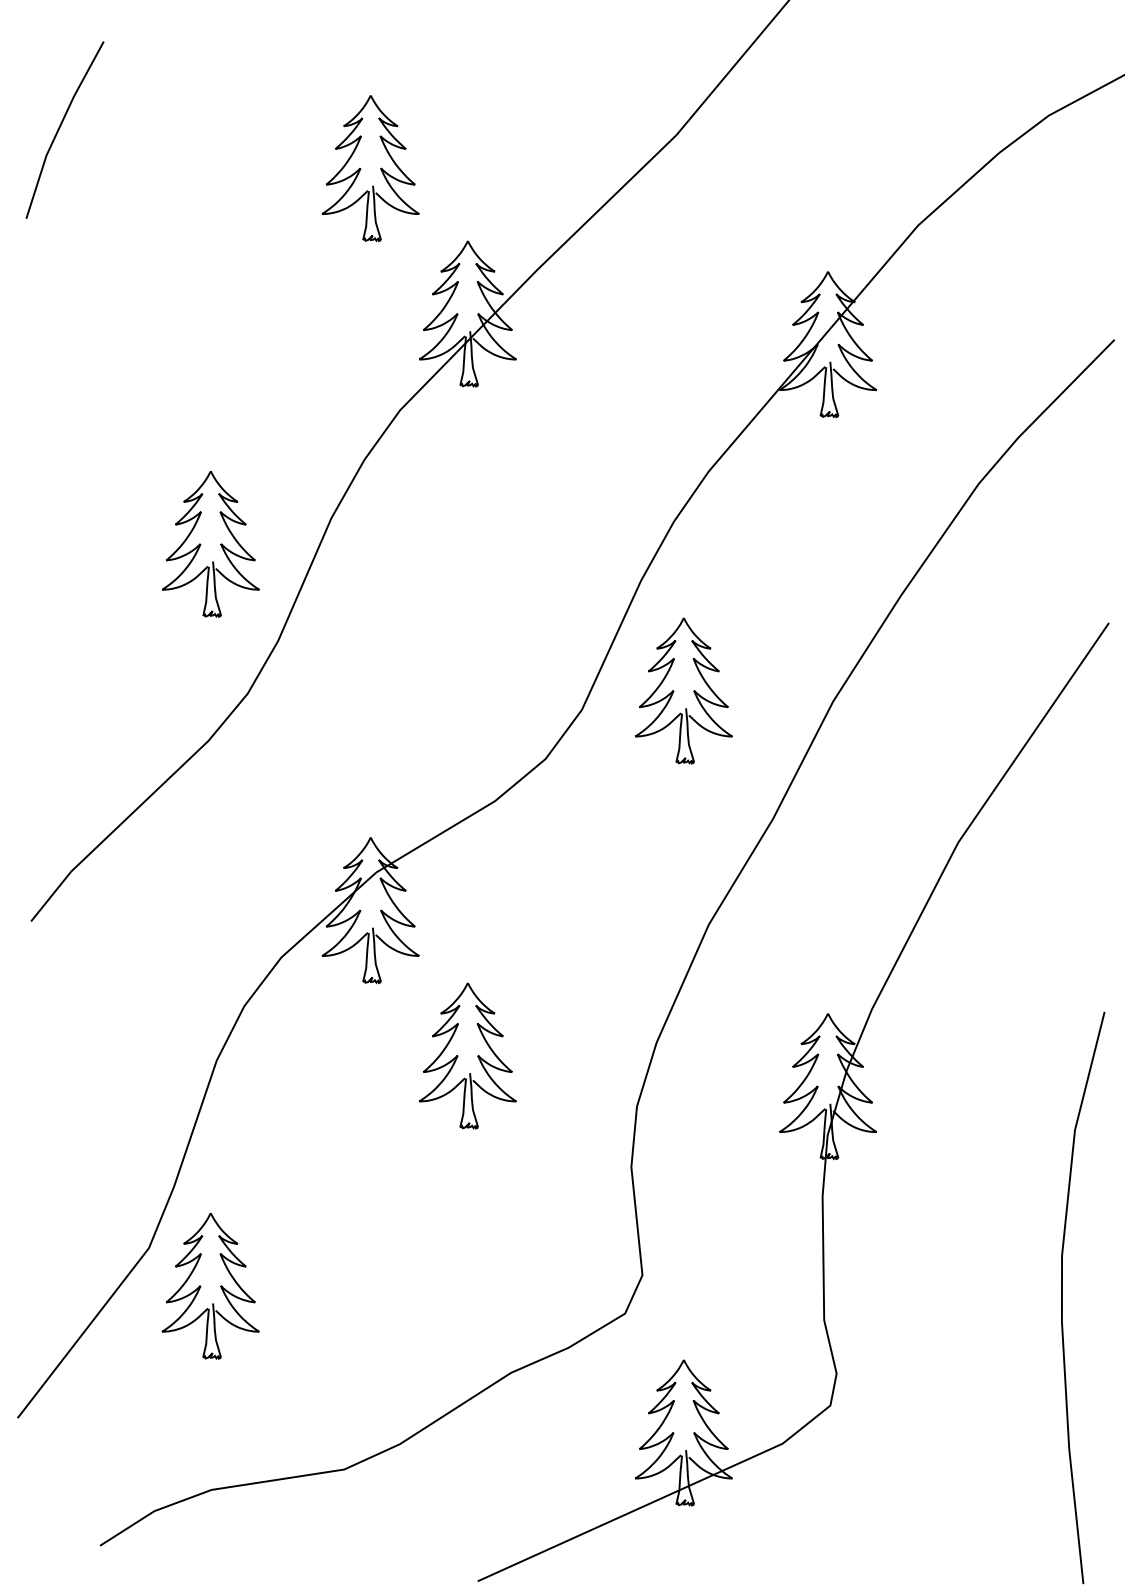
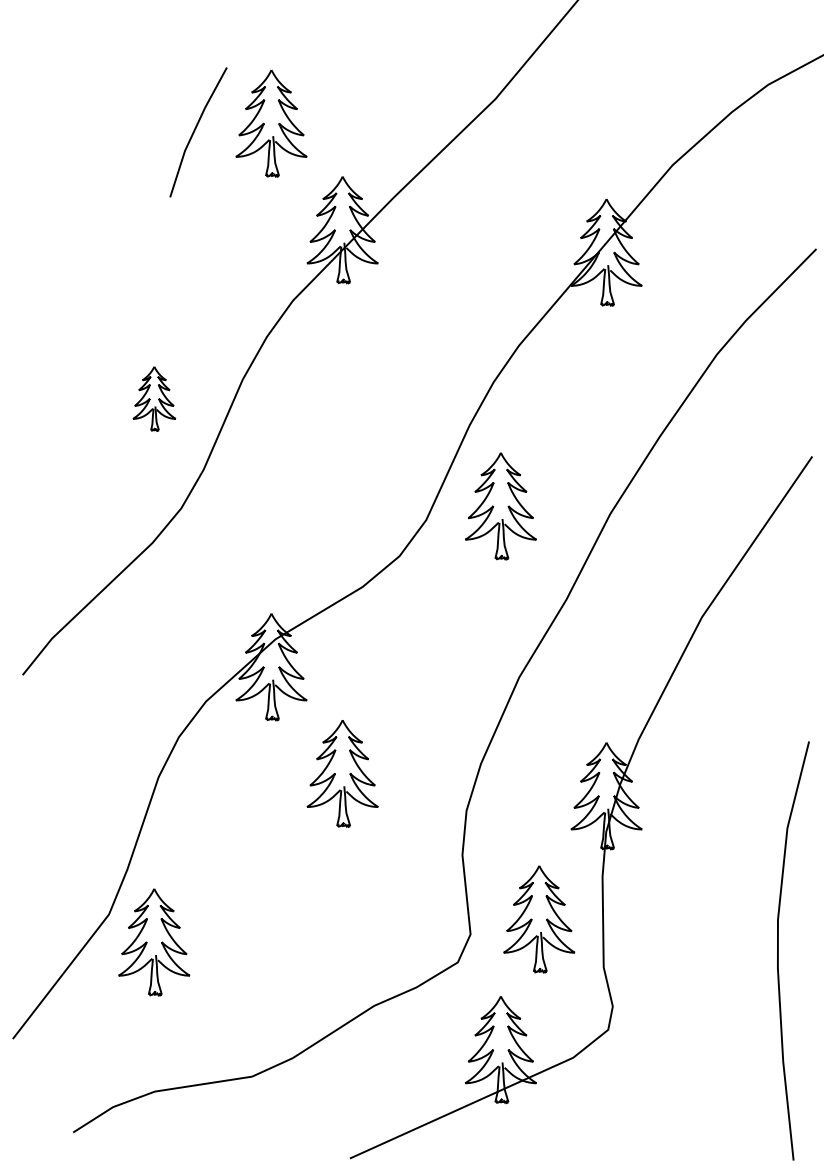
line: (60, 128) -> (195, 131), moved
part: (211, 543) -> (154, 398), size x0.6
part: (736, 1255) -> (539, 919), added

